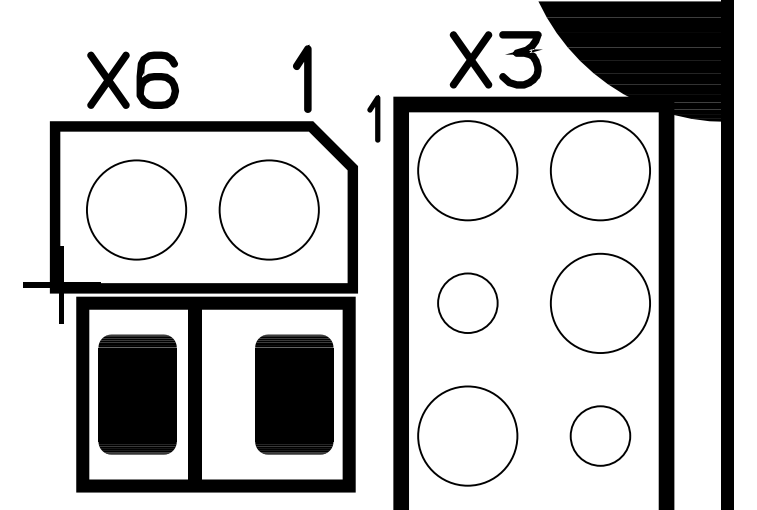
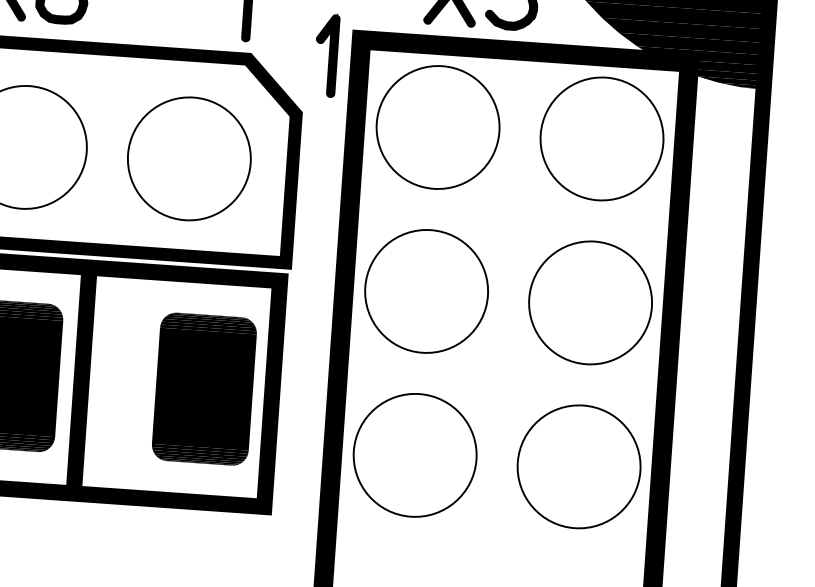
part: (373, 118) -> (326, 54), size x1.43
part: (467, 302) -> (426, 290), size x1.67
part: (600, 435) -> (579, 466), size x1.67

